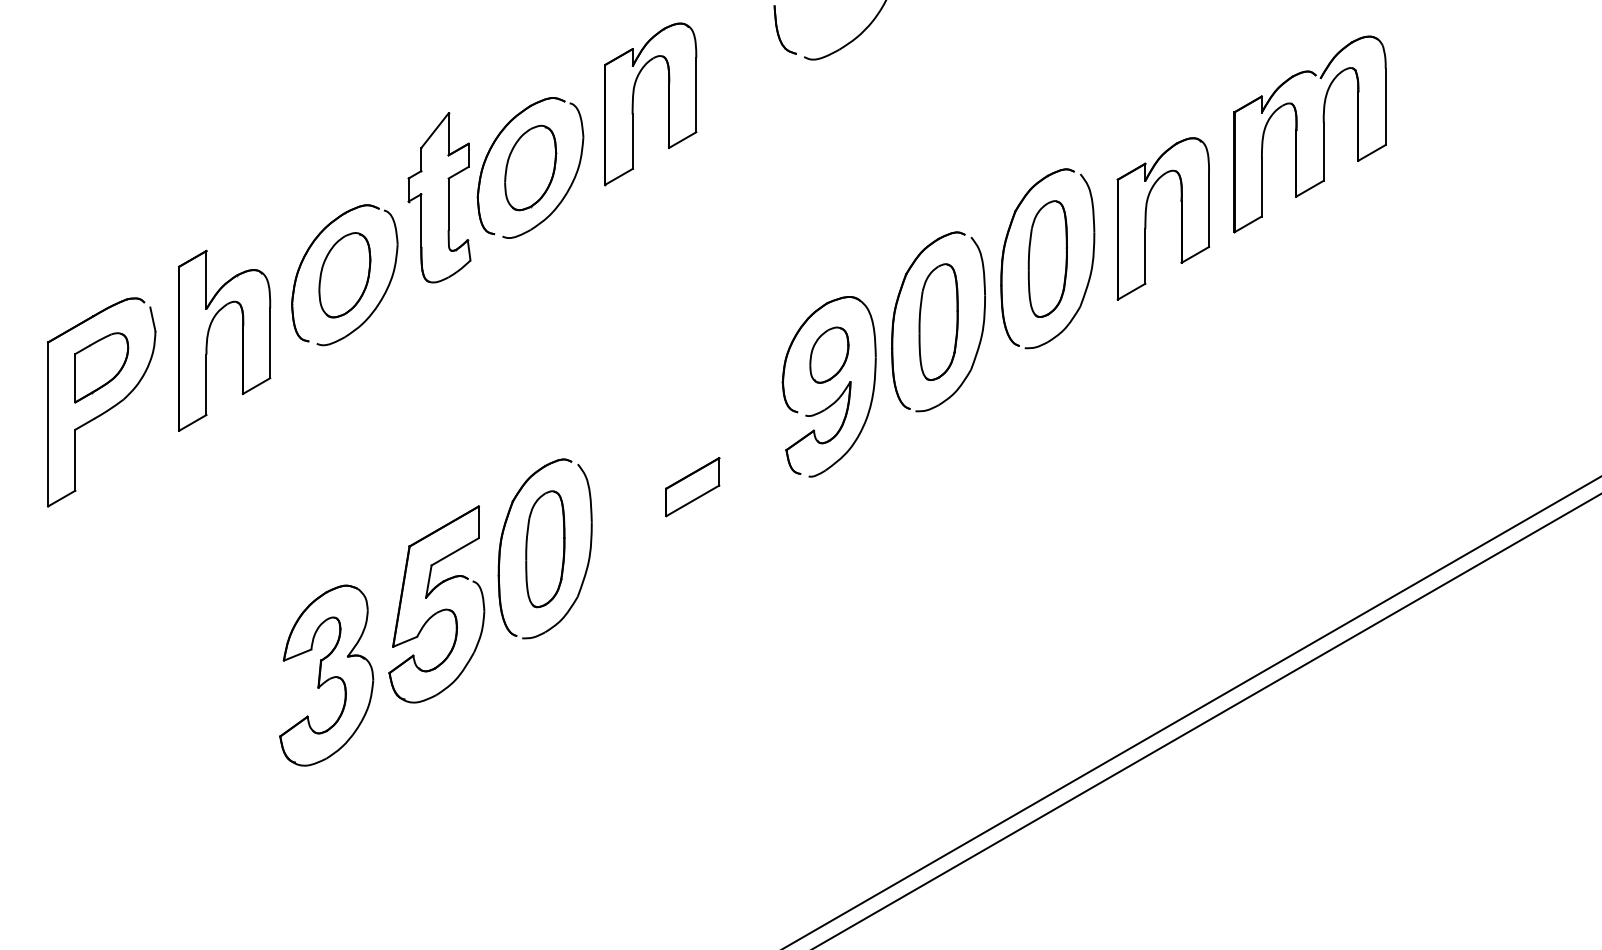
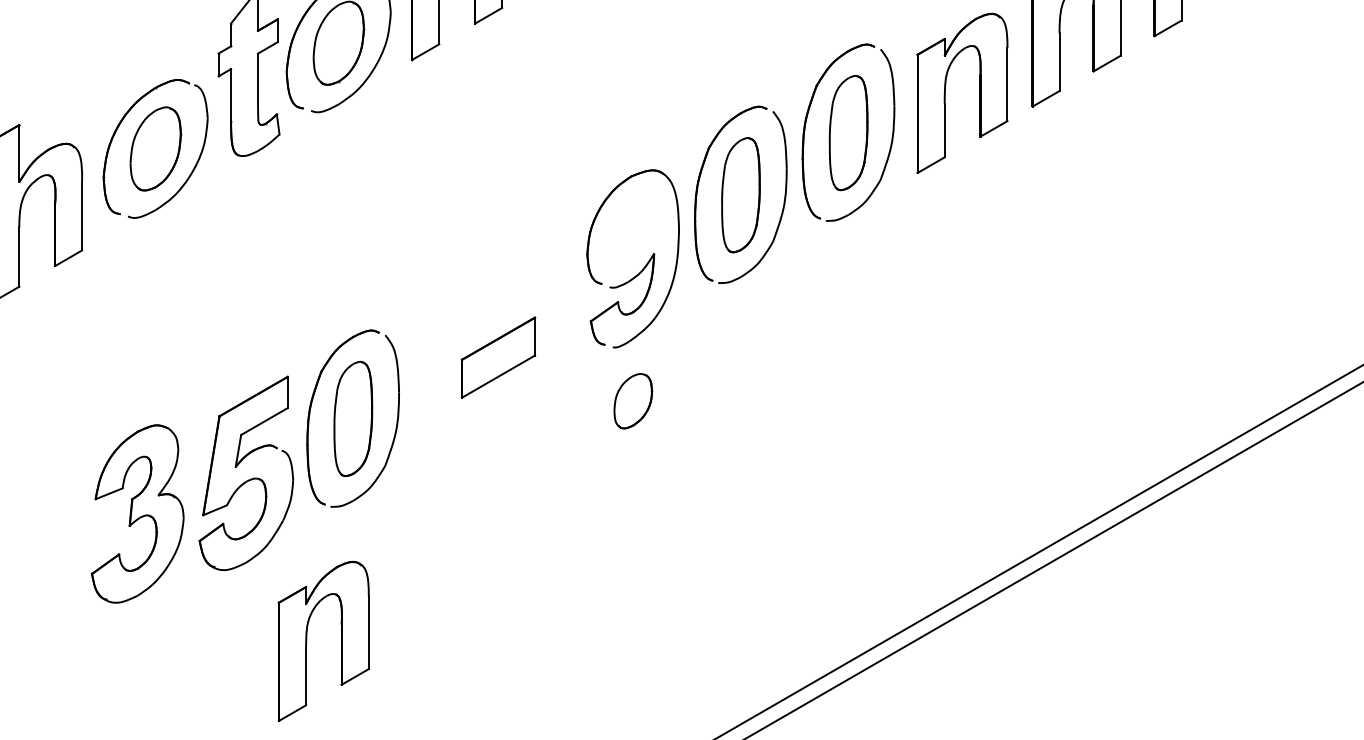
part: (829, 354) -> (633, 400), moved
part: (692, 487) -> (498, 358), size x1.4
part: (326, 675) -> (137, 513), moved
part: (498, 774) -> (307, 641), added

